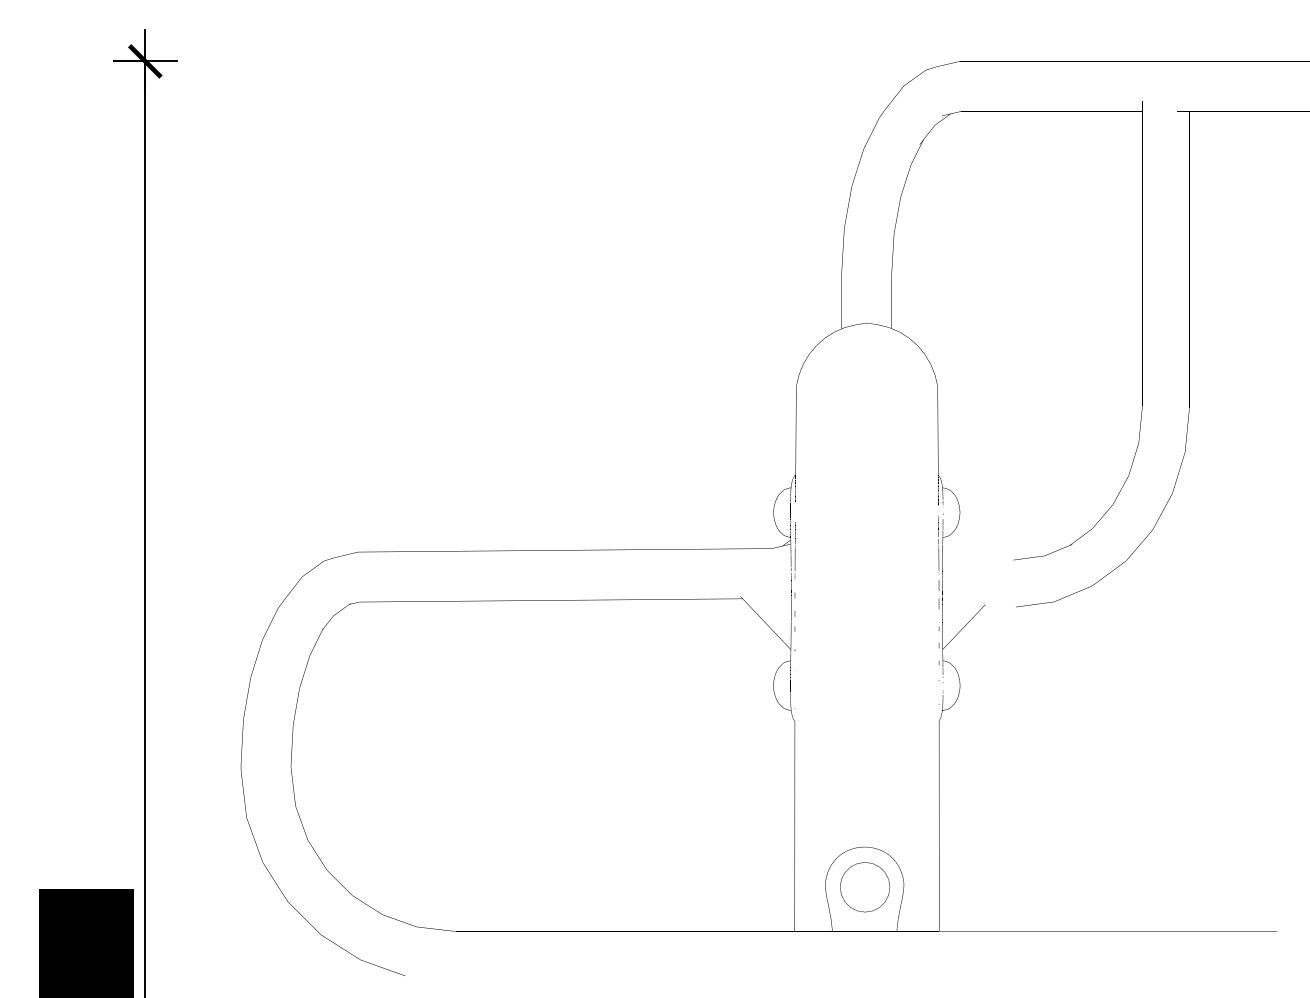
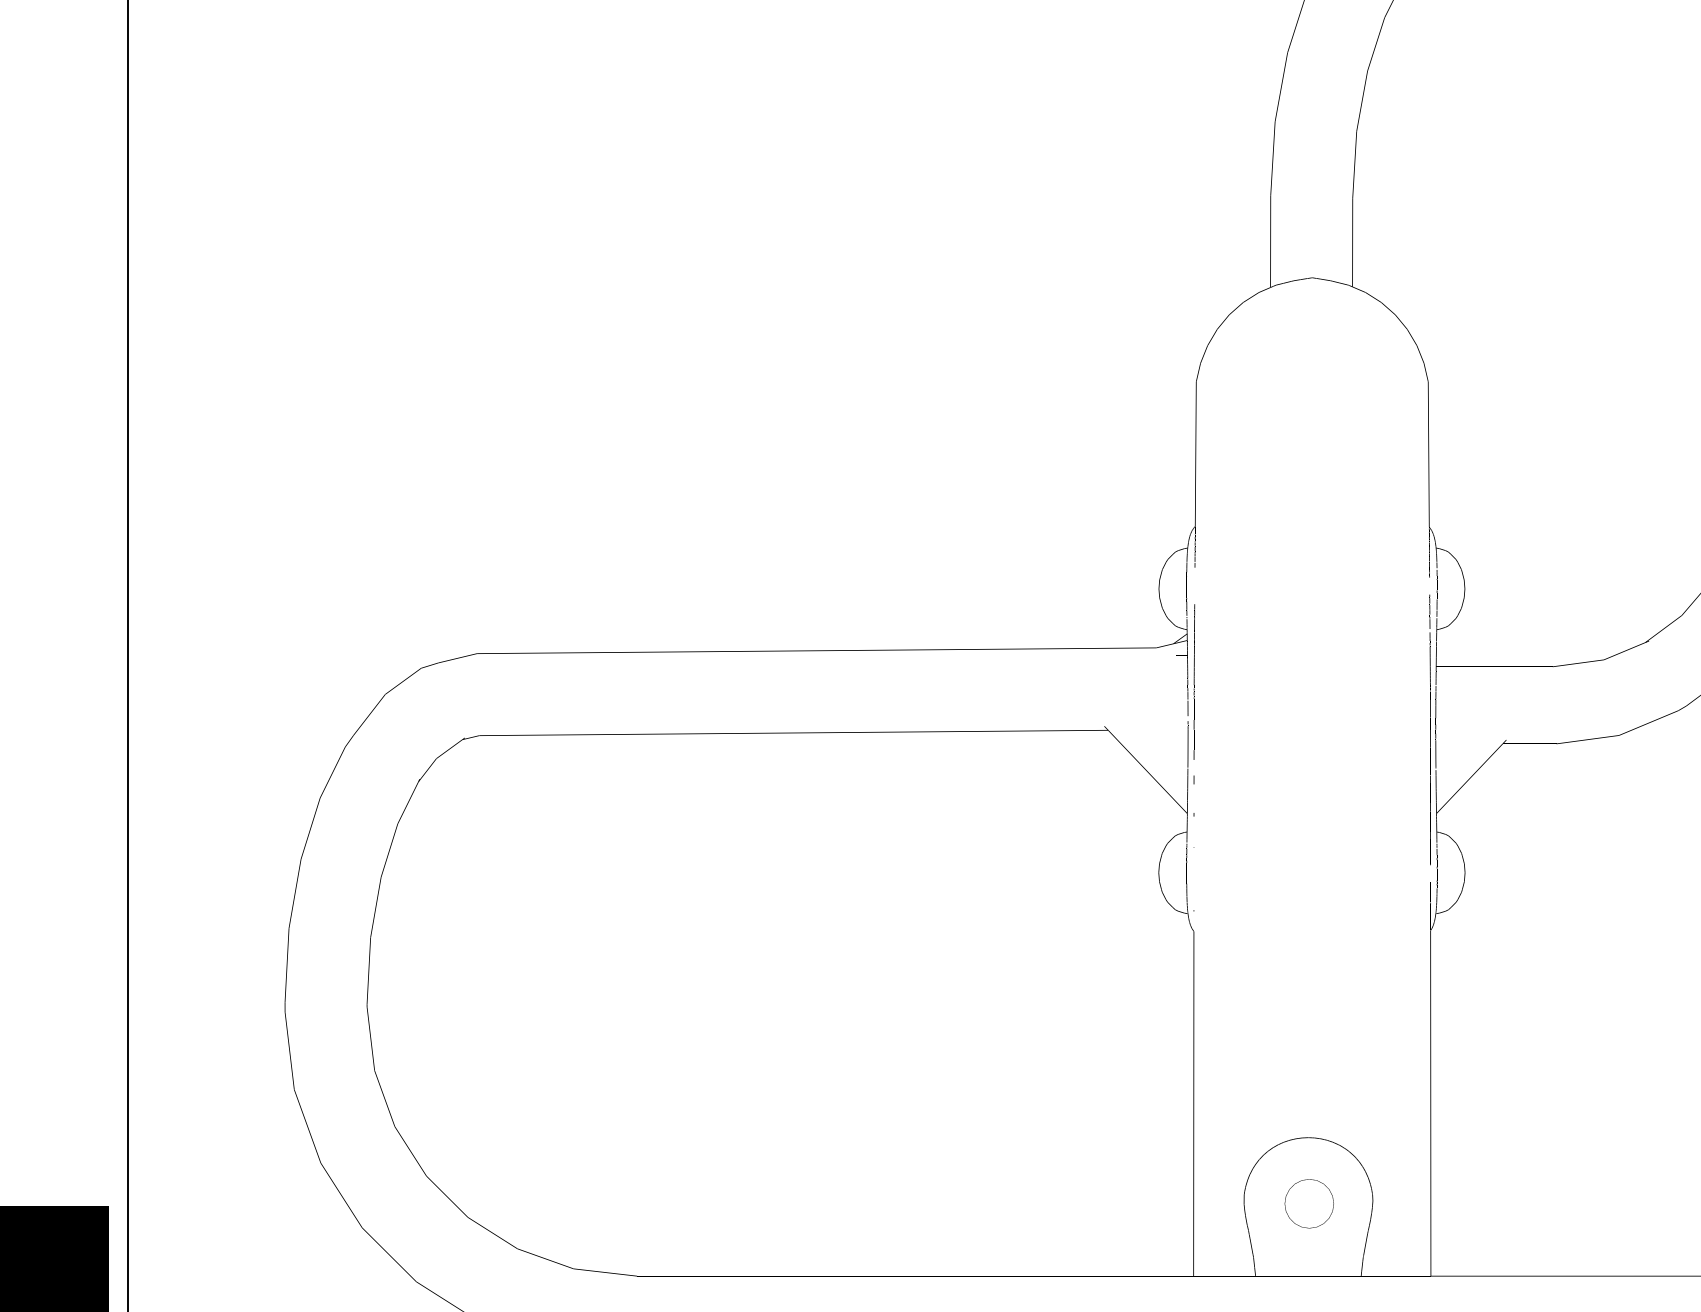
part: (865, 887) -> (1309, 1204), size x0.6

